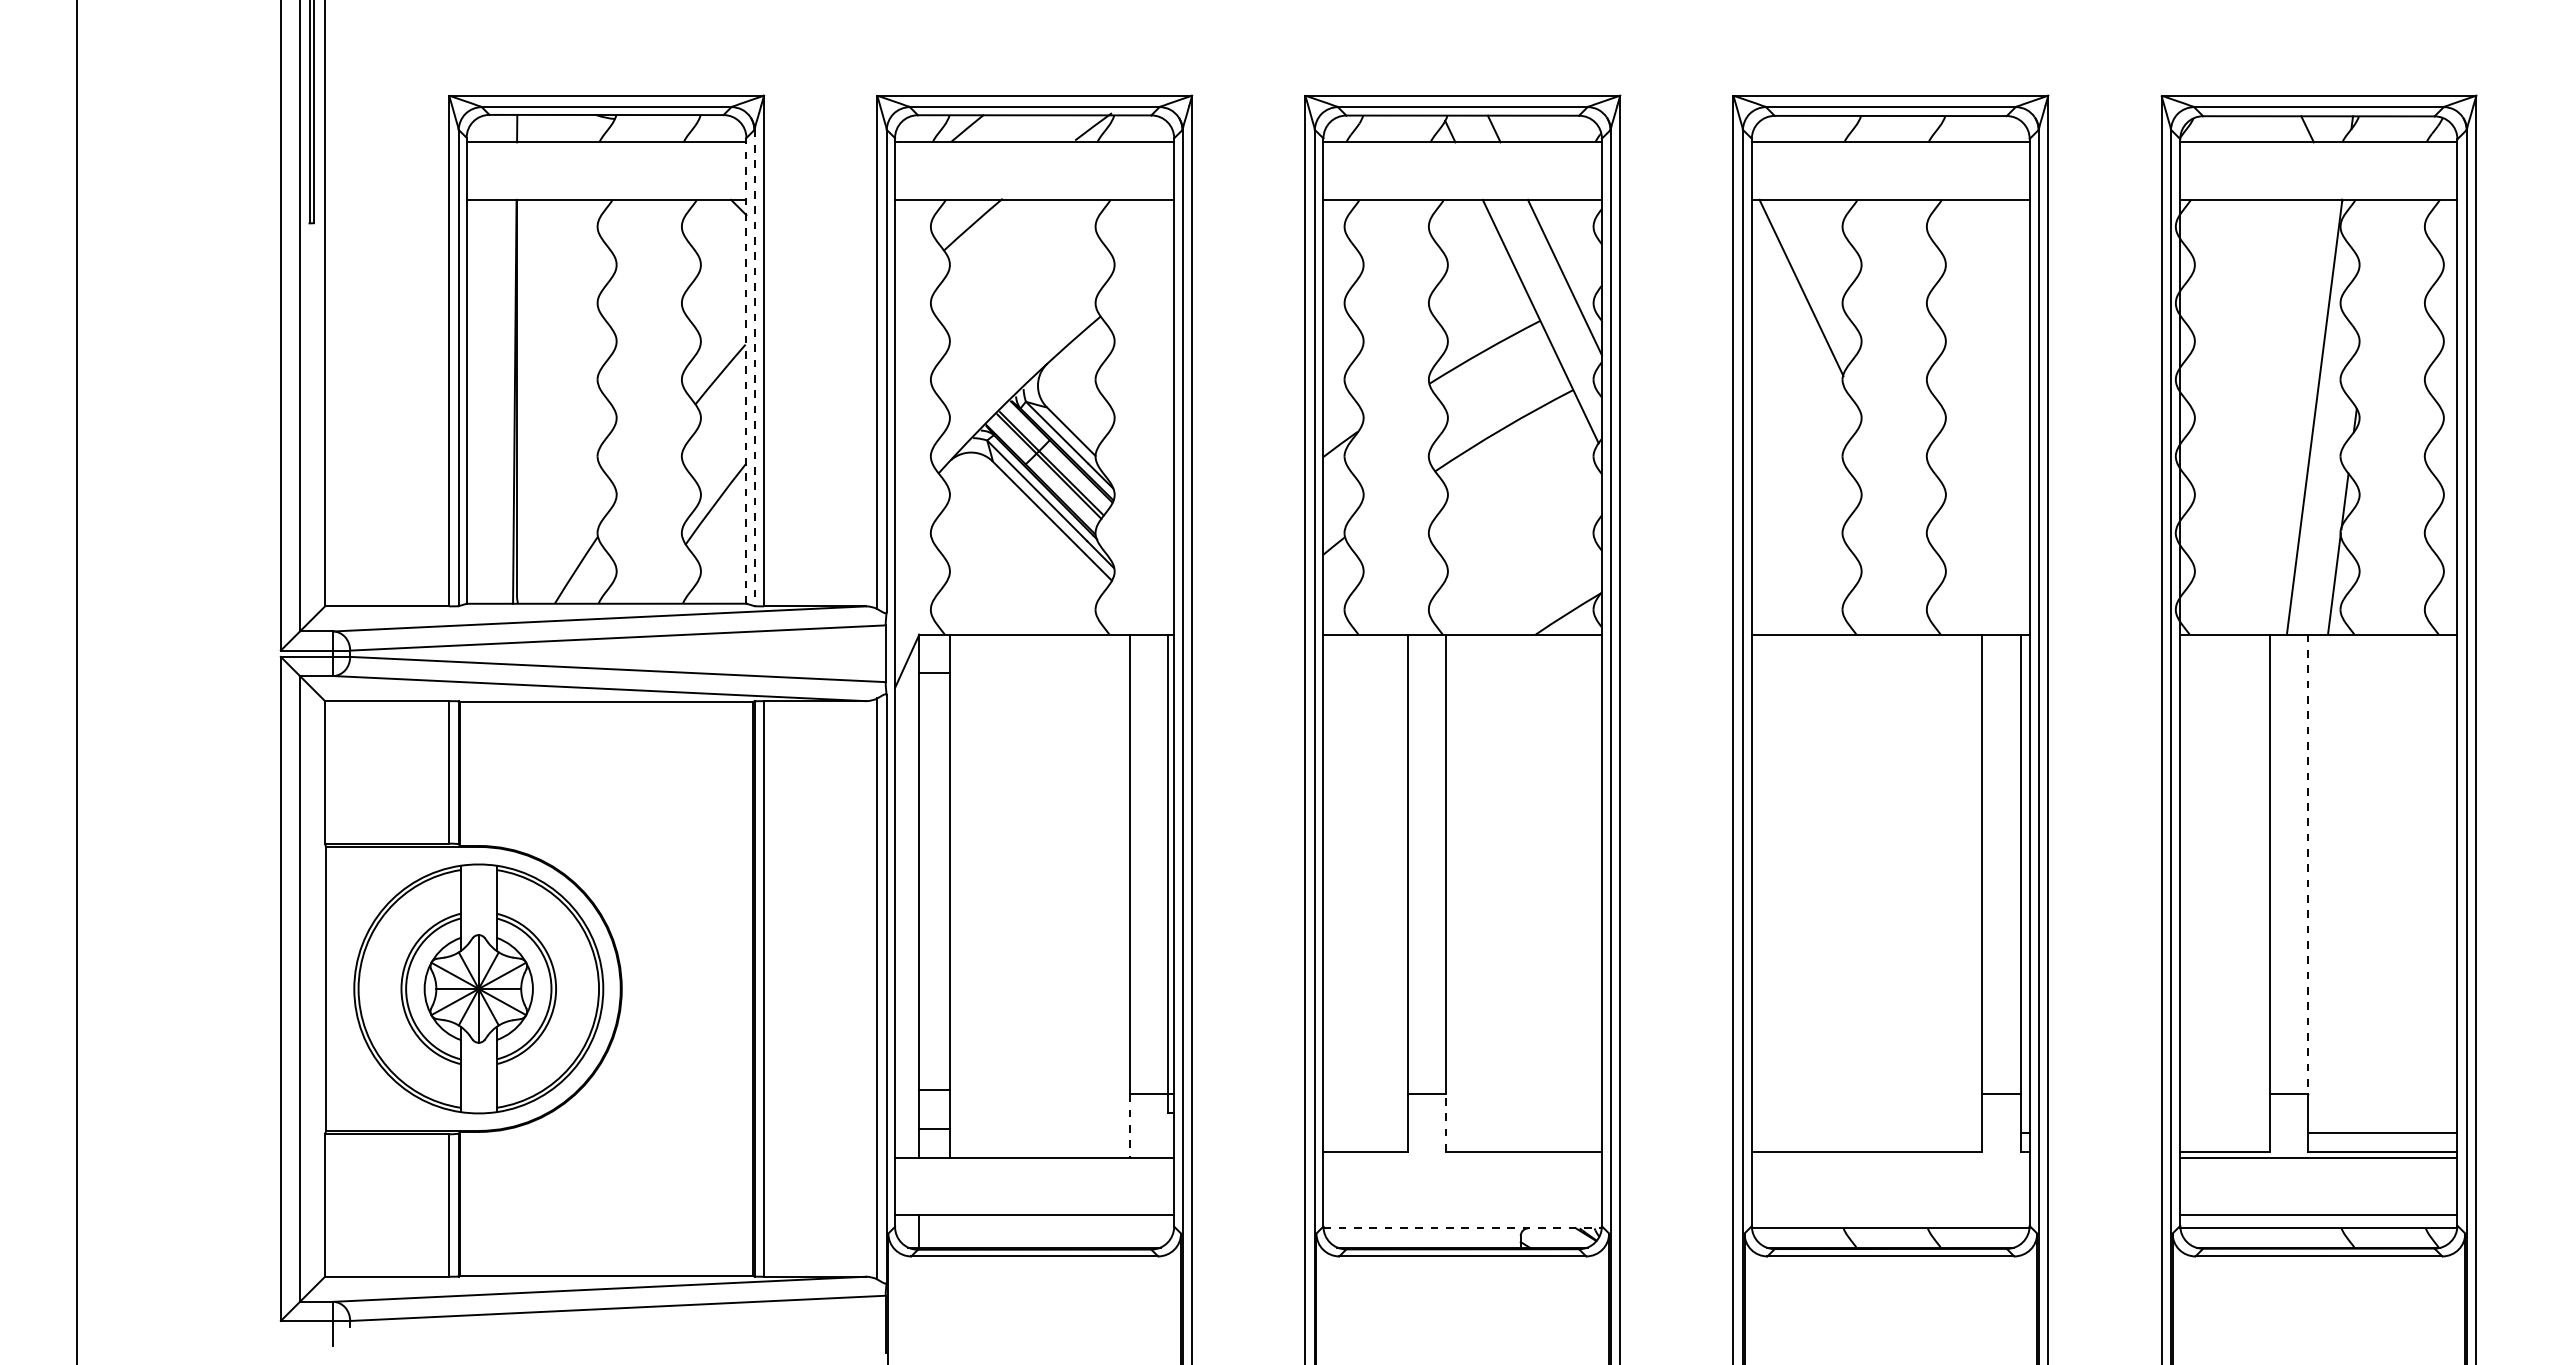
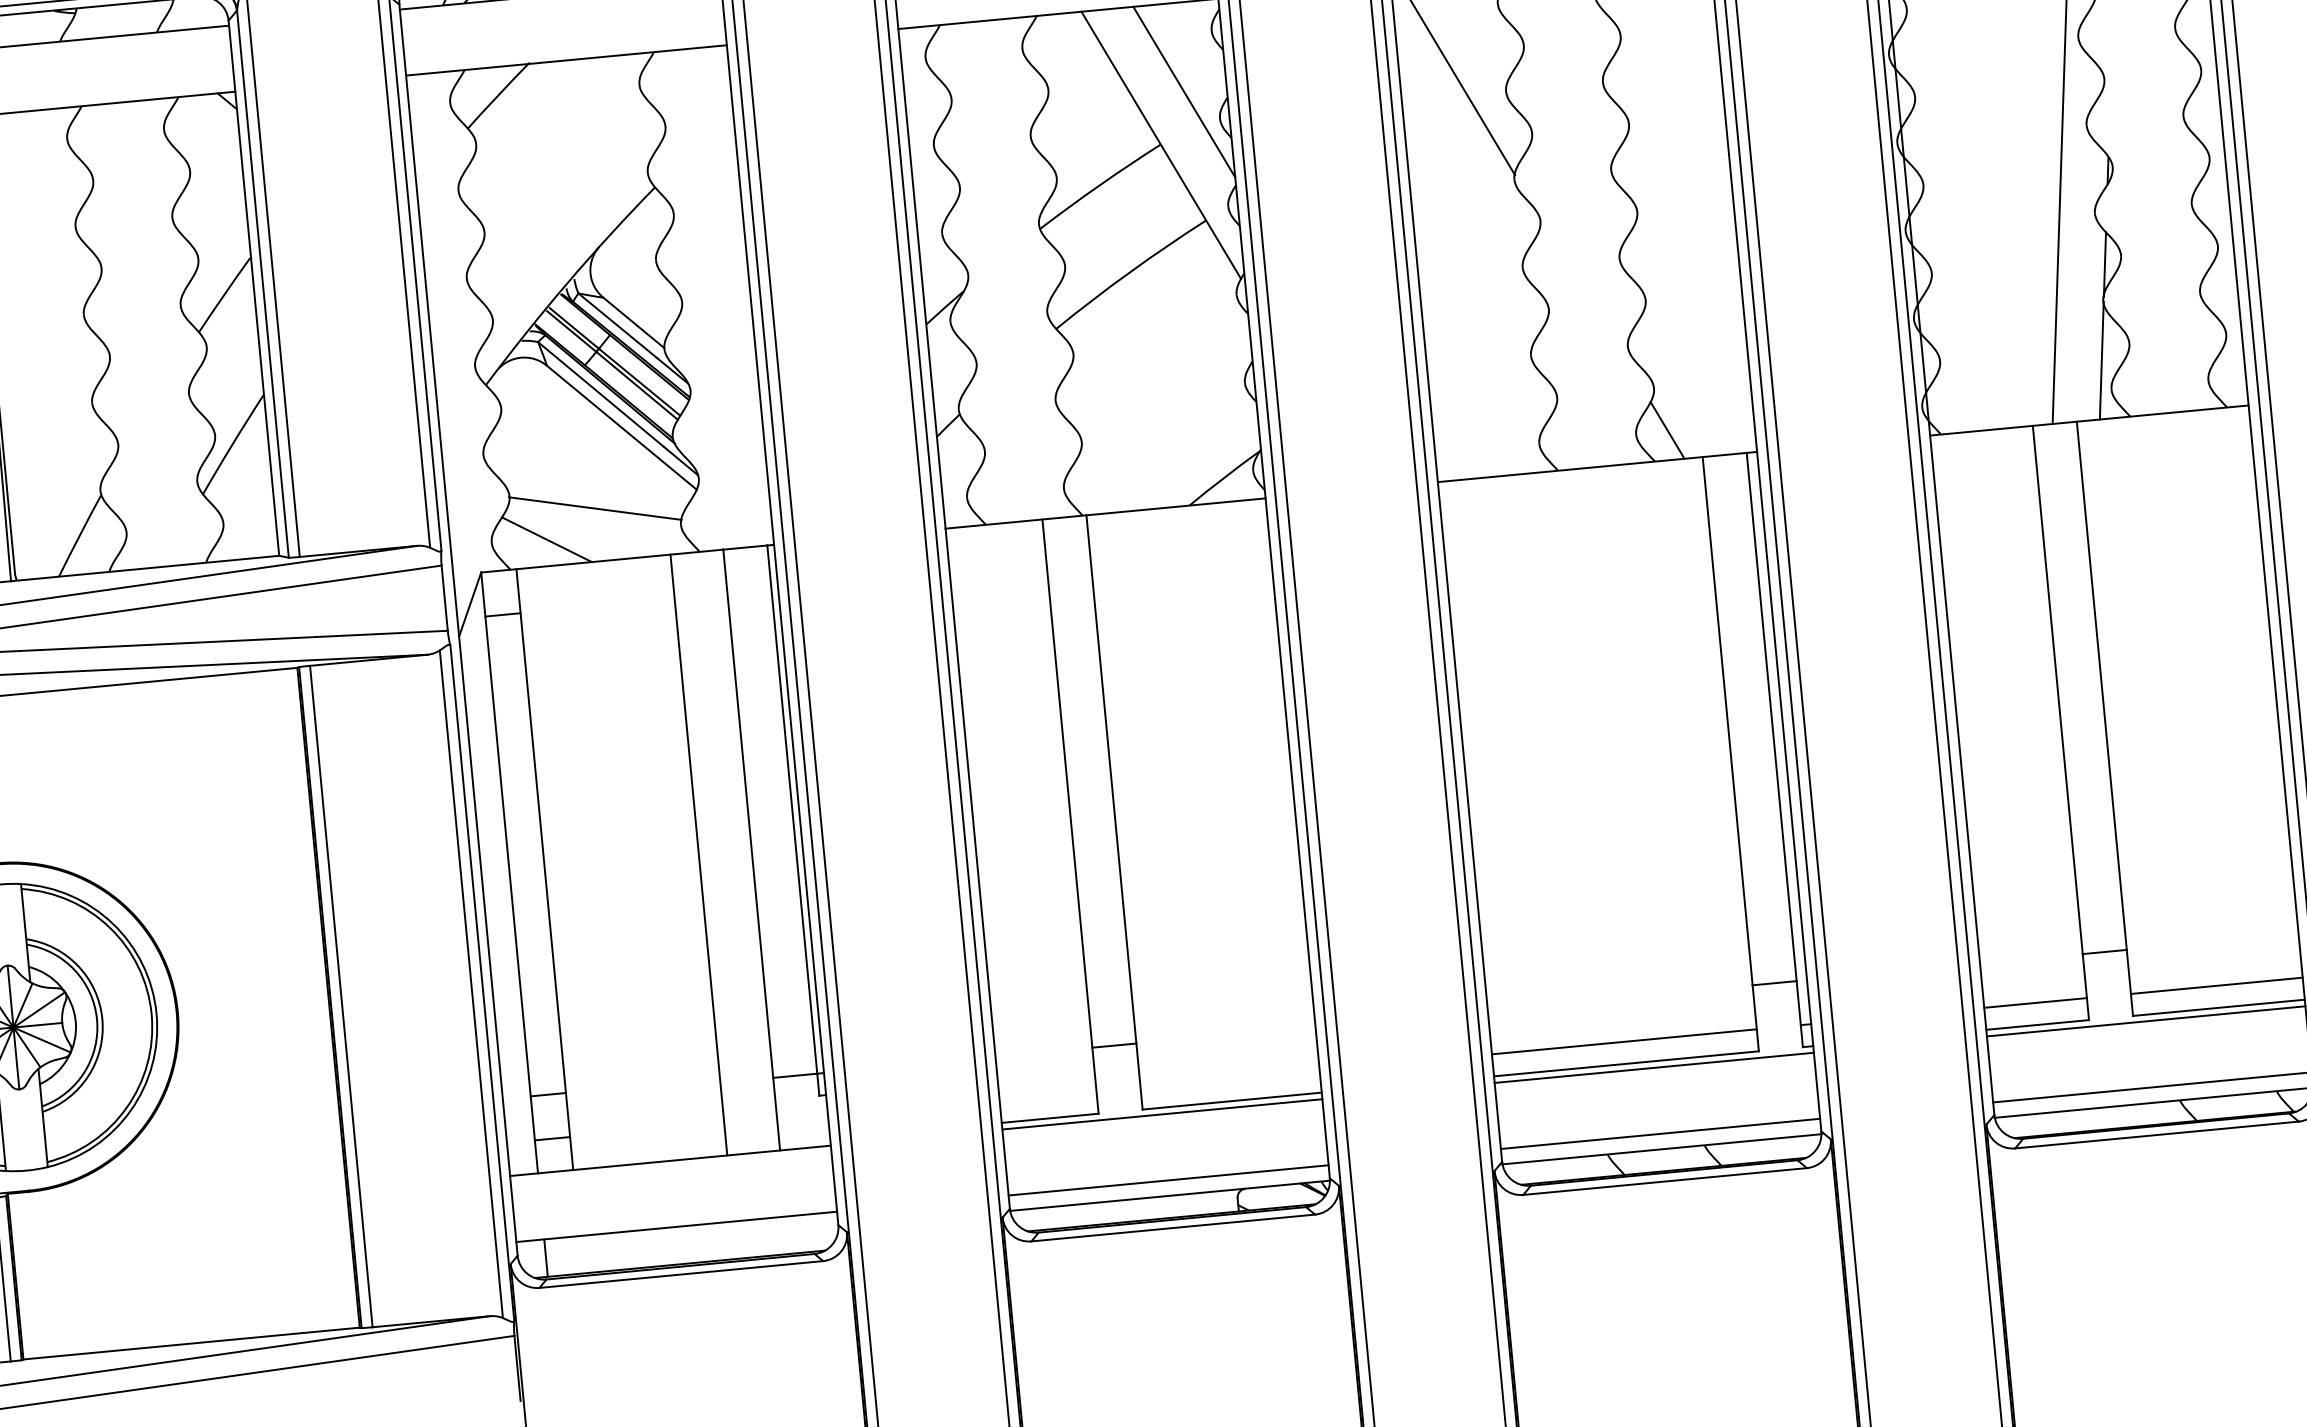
line: (754, 368) -> (262, 284), dashed -> solid
line: (746, 370) -> (253, 287), dashed -> solid
line: (1022, 588) -> (594, 508), added
line: (1953, 608) -> (1666, 430), added
line: (978, 611) -> (546, 539), added
line: (2307, 864) -> (2101, 685), dashed -> solid
line: (1084, 895) -> (699, 854), added
line: (1446, 1123) -> (1140, 1077), dashed -> solid
line: (1130, 1125) -> (777, 1113), dashed -> solid
line: (1866, 1132) -> (1623, 1041), added
line: (2224, 1132) -> (2035, 1002), added
line: (1462, 1157) -> (1162, 1114), added
line: (1890, 1157) -> (1653, 1067), added
line: (1462, 1214) -> (1168, 1179), added
line: (1890, 1214) -> (1660, 1133), added
line: (1463, 1228) -> (1171, 1195), dashed -> solid

